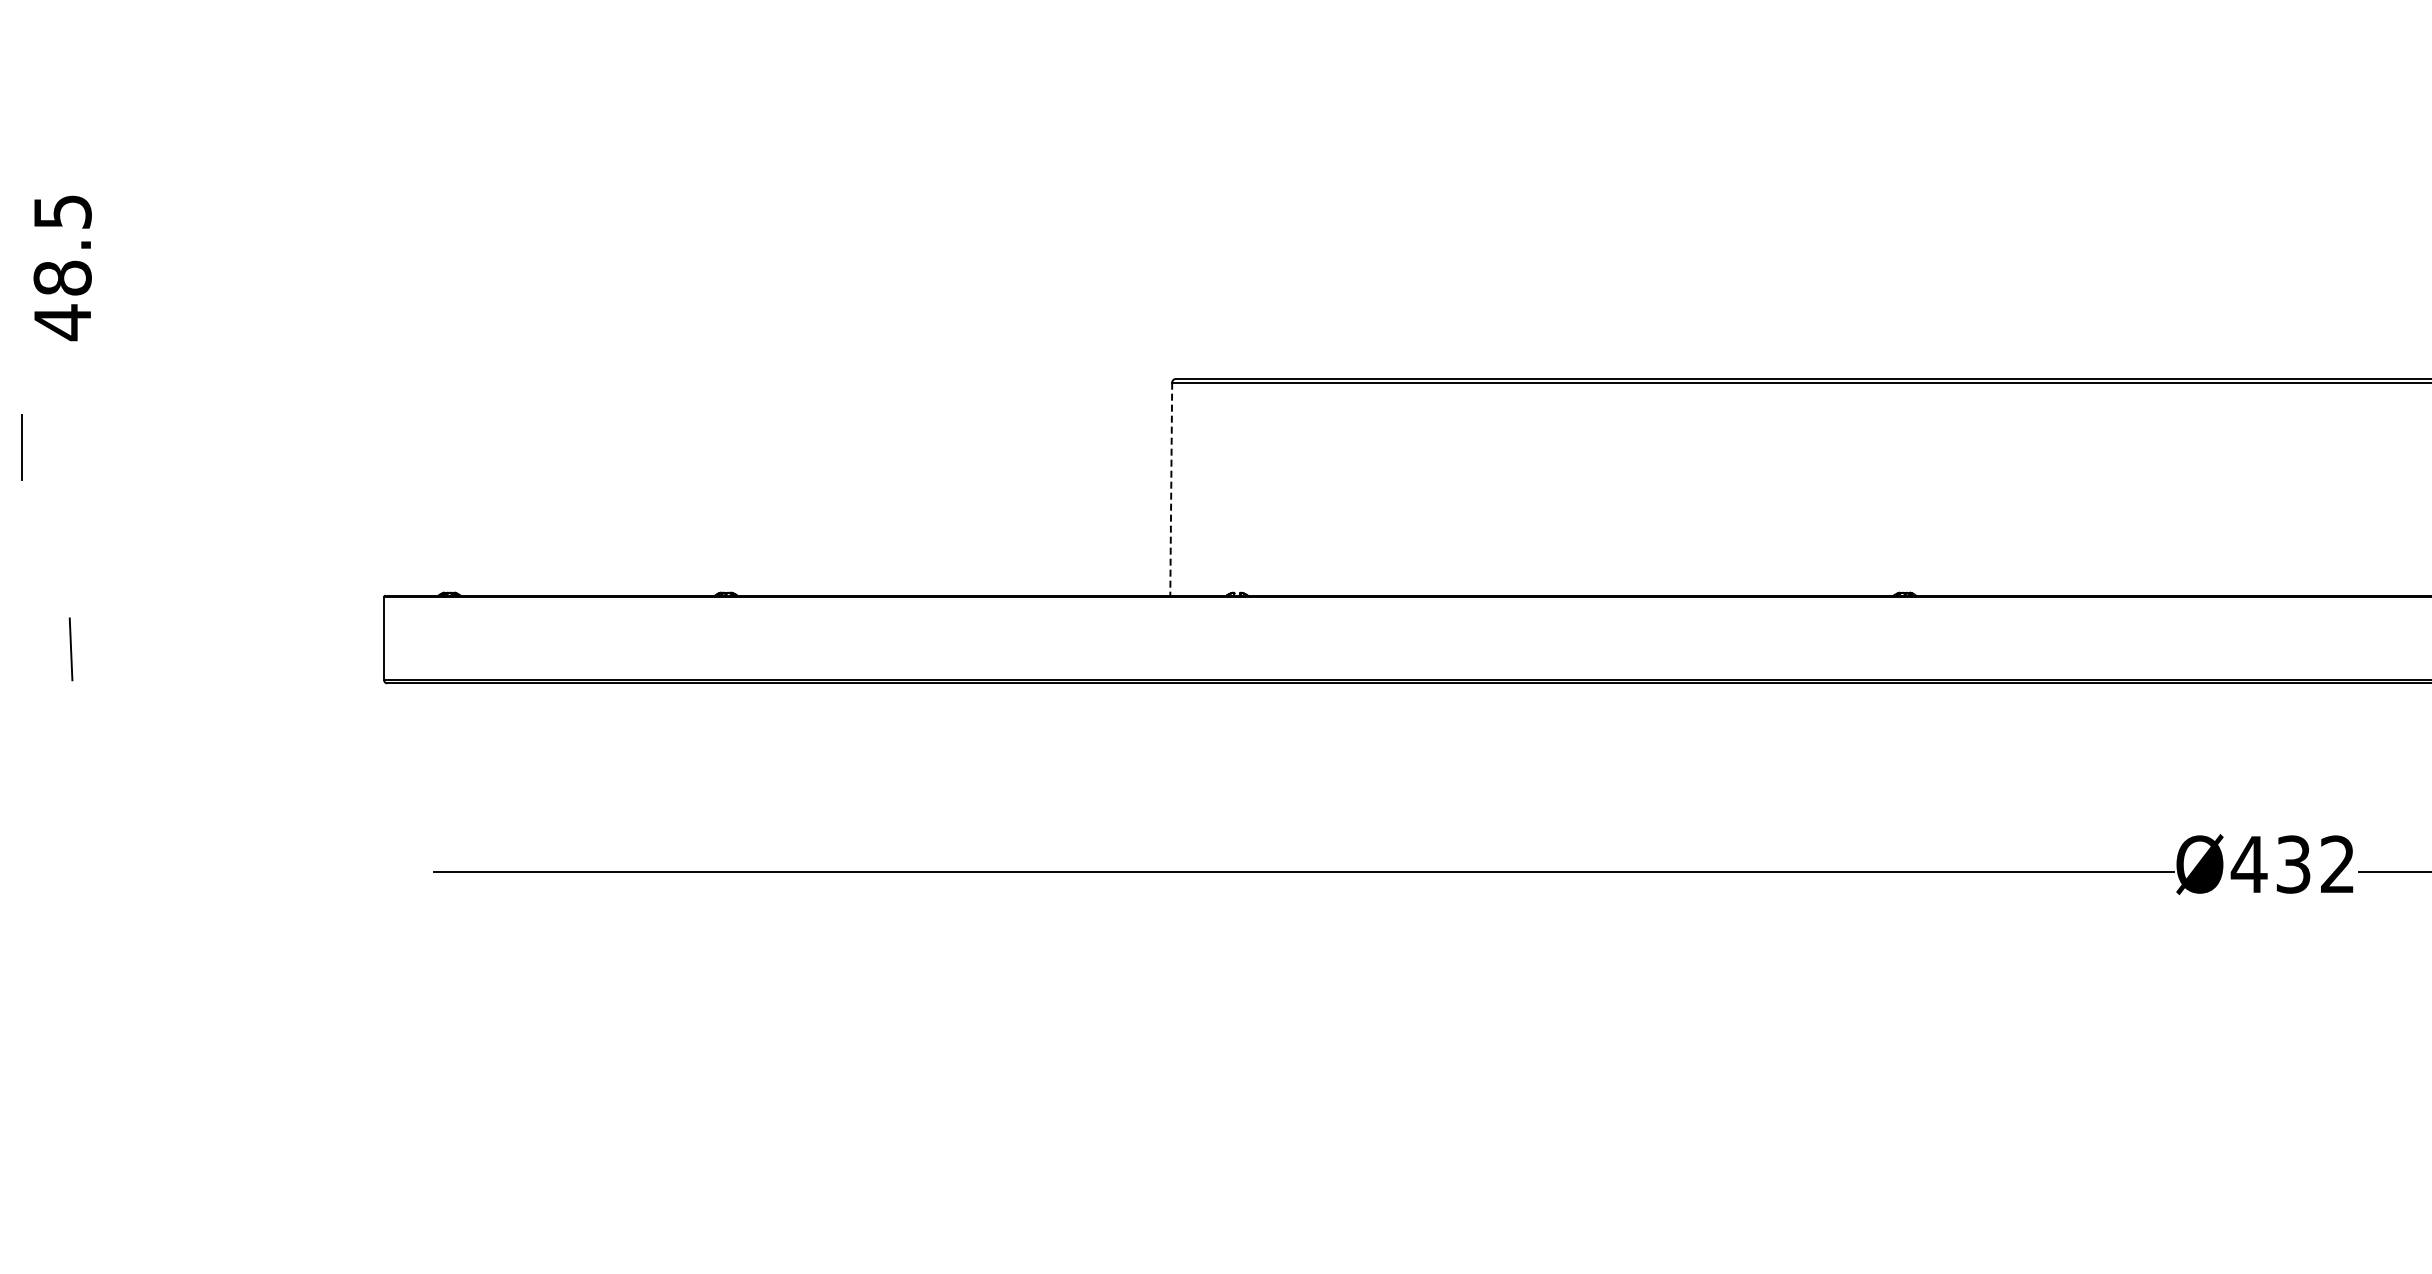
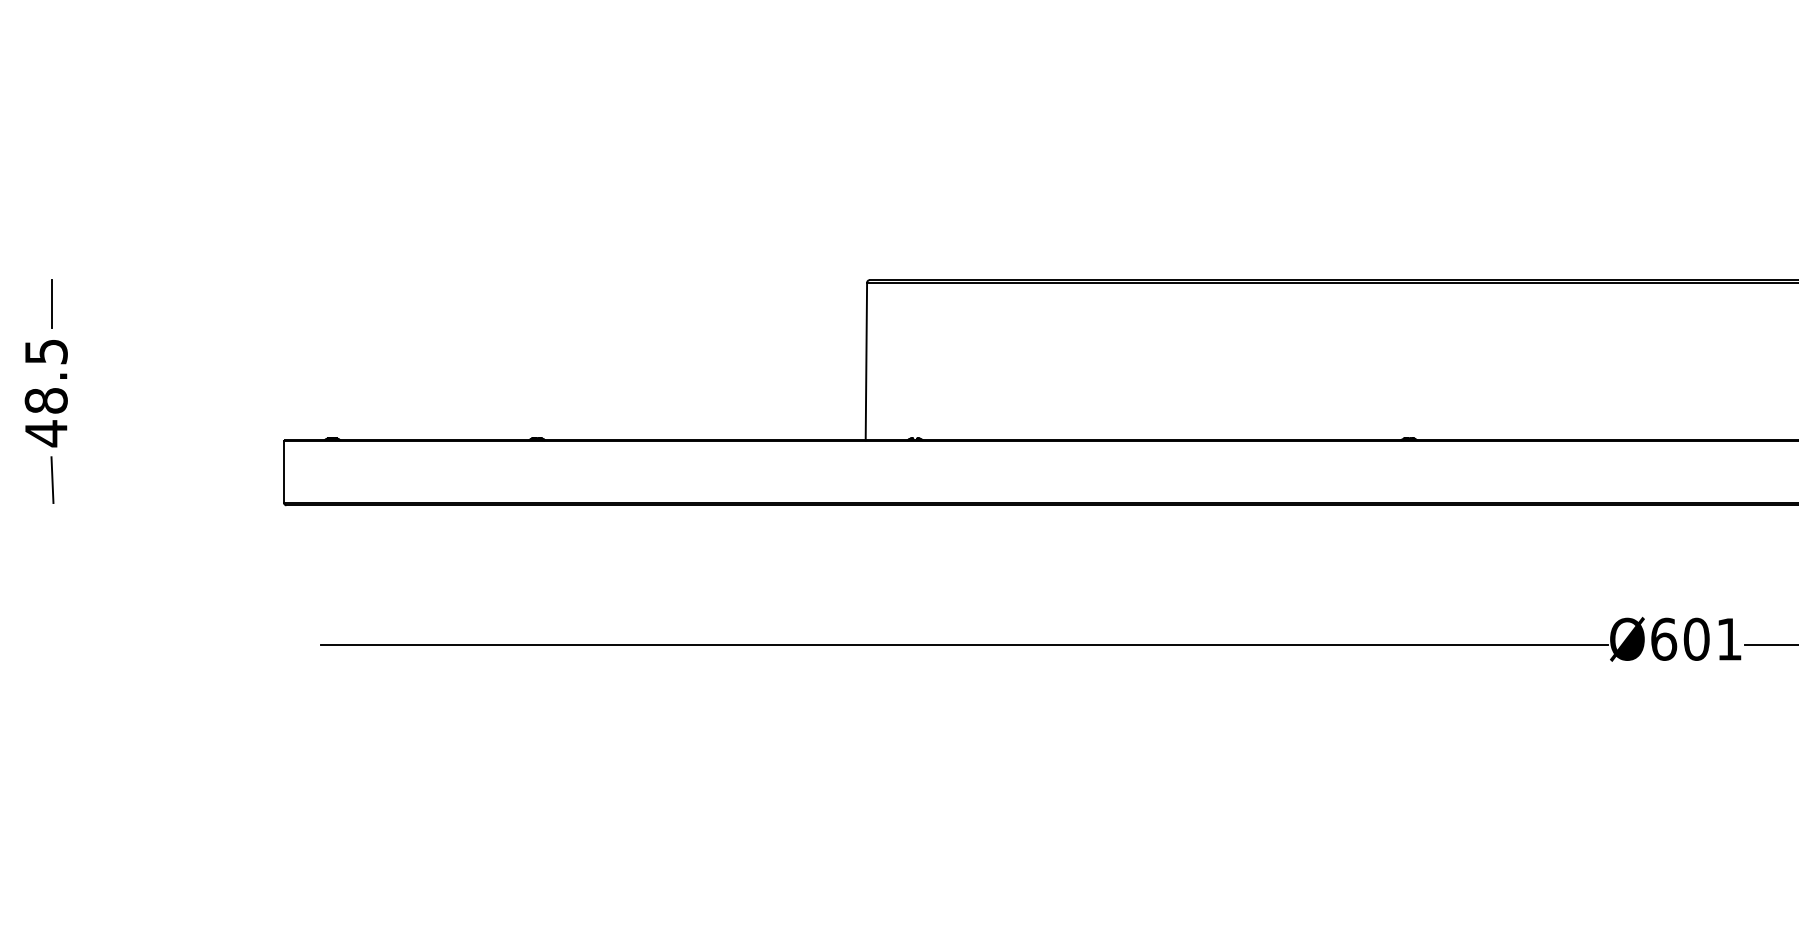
text: (62, 268) -> (46, 393), moved
line: (21, 447) -> (51, 304), moved
line: (1171, 489) -> (866, 361), dashed -> solid
text: (2291, 864) -> (1695, 639), Ø432 -> Ø601

